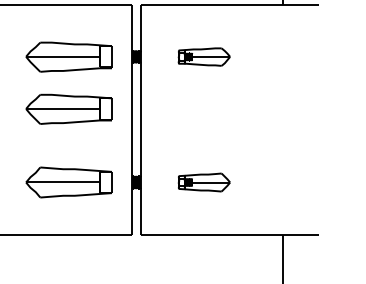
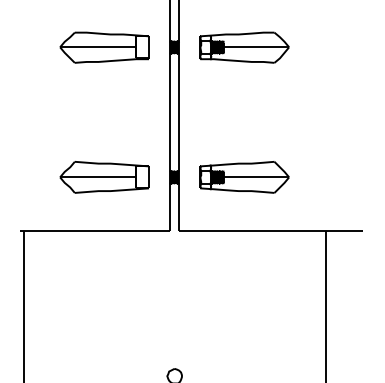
part: (204, 56) -> (244, 47), size x1.67
part: (68, 109) -> (104, 101), removed
part: (204, 182) -> (244, 177), size x1.67

